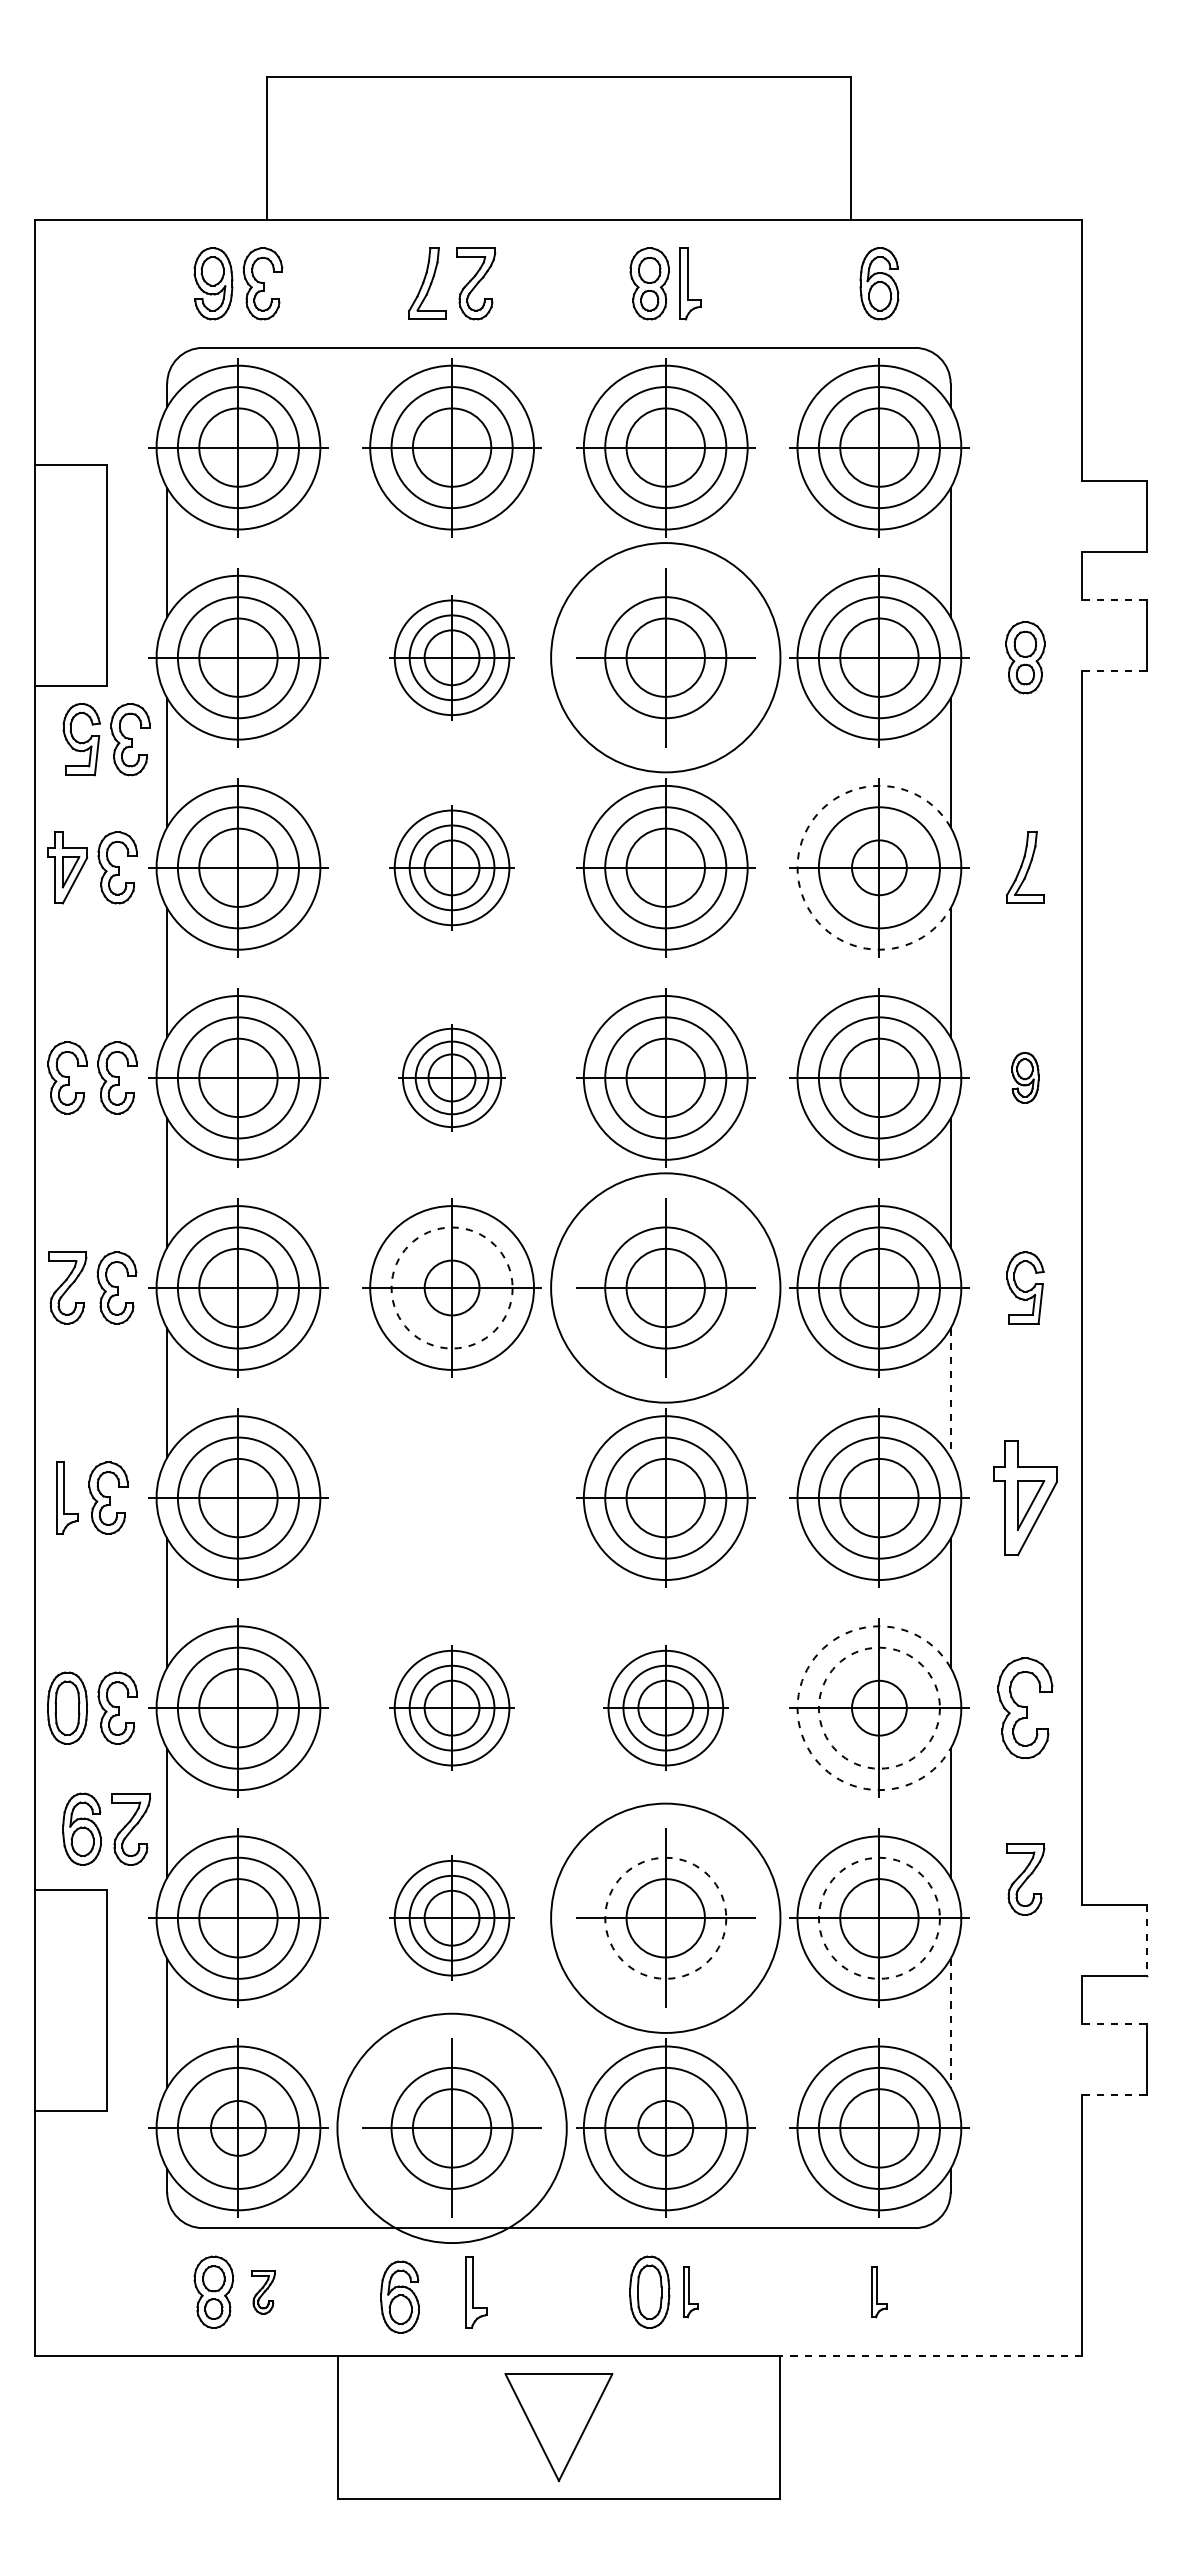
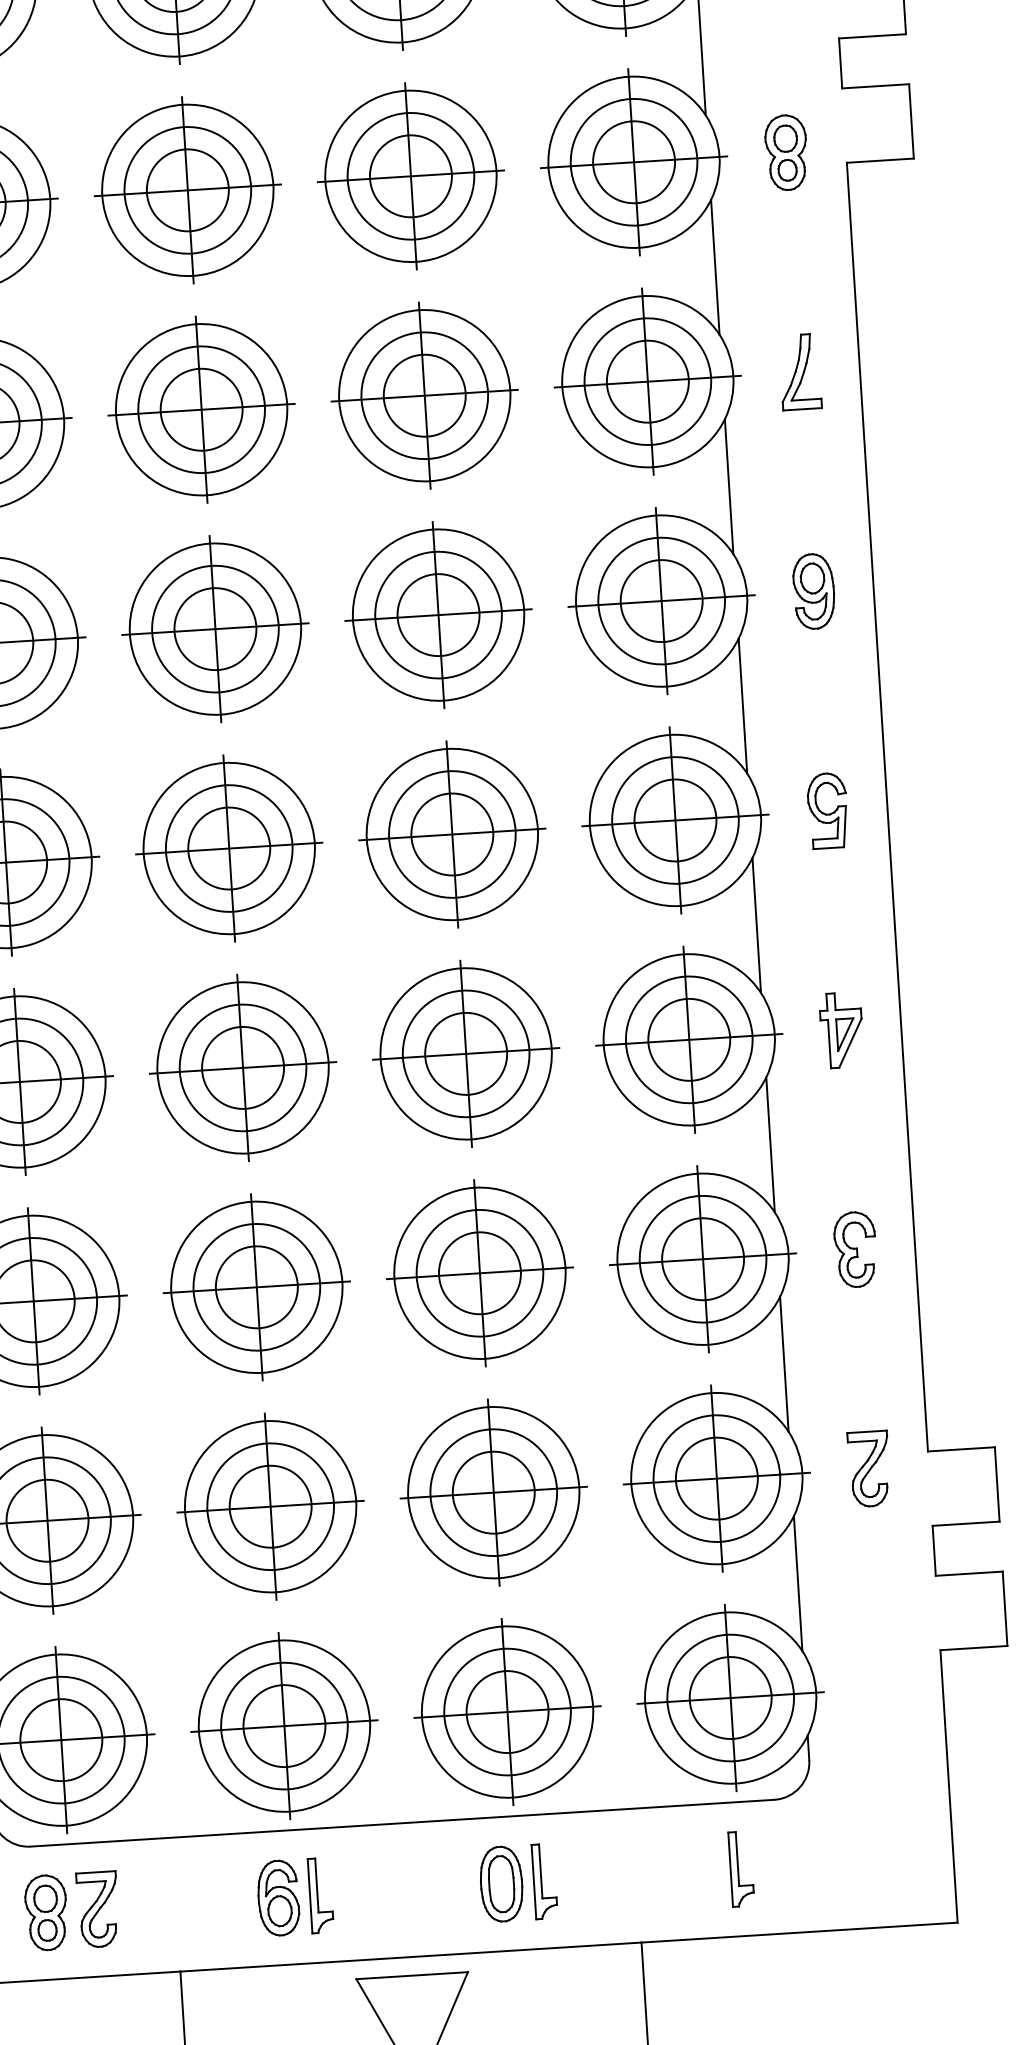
line: (1114, 599) -> (875, 86), dashed -> solid
part: (451, 657) -> (187, 190), size x1.43
circle: (665, 657) -> (410, 176), size x0.71
line: (1113, 670) -> (879, 160), dashed -> solid
part: (451, 867) -> (200, 409), size x1.43
arc: (797, 867) -> (562, 386), dashed -> solid
circle: (879, 867) -> (647, 381), size x1.43
part: (451, 1077) -> (214, 628), size x1.67
part: (1025, 1077) -> (814, 591), size x1.43
circle: (451, 1287) -> (228, 848), dashed -> solid
circle: (451, 1287) -> (228, 848), size x1.43
circle: (665, 1287) -> (452, 833), size x0.71
line: (950, 1393) -> (756, 925), dashed -> solid
part: (451, 1497) -> (242, 1067), added
part: (1025, 1497) -> (841, 1029), size x0.62
part: (451, 1707) -> (256, 1286), size x1.43
part: (665, 1707) -> (479, 1272), size x1.43
circle: (878, 1707) -> (702, 1258), dashed -> solid
part: (1025, 1707) -> (855, 1248), size x0.71
arc: (797, 1708) -> (617, 1264), dashed -> solid
circle: (879, 1708) -> (703, 1259), size x1.43
part: (1025, 1879) -> (869, 1469), moved
part: (451, 1917) -> (269, 1505), size x1.43
circle: (665, 1917) -> (493, 1491), dashed -> solid
circle: (878, 1917) -> (715, 1477), dashed -> solid
circle: (665, 1918) -> (493, 1492), size x0.71
line: (1146, 1940) -> (997, 1484), dashed -> solid
line: (950, 2023) -> (798, 1583), dashed -> solid
line: (1114, 2024) -> (969, 1574), dashed -> solid
line: (1113, 2095) -> (972, 1648), dashed -> solid
circle: (238, 2128) -> (61, 1740), size x1.43
circle: (452, 2128) -> (284, 1726), size x0.71
circle: (665, 2128) -> (507, 1712), size x1.43
part: (263, 2292) -> (98, 1909), size x1.67
part: (690, 2292) -> (544, 1881), size x1.43
part: (879, 2292) -> (741, 1869), size x1.43
part: (399, 2296) -> (277, 1897), moved
line: (930, 2356) -> (799, 1932), dashed -> solid

